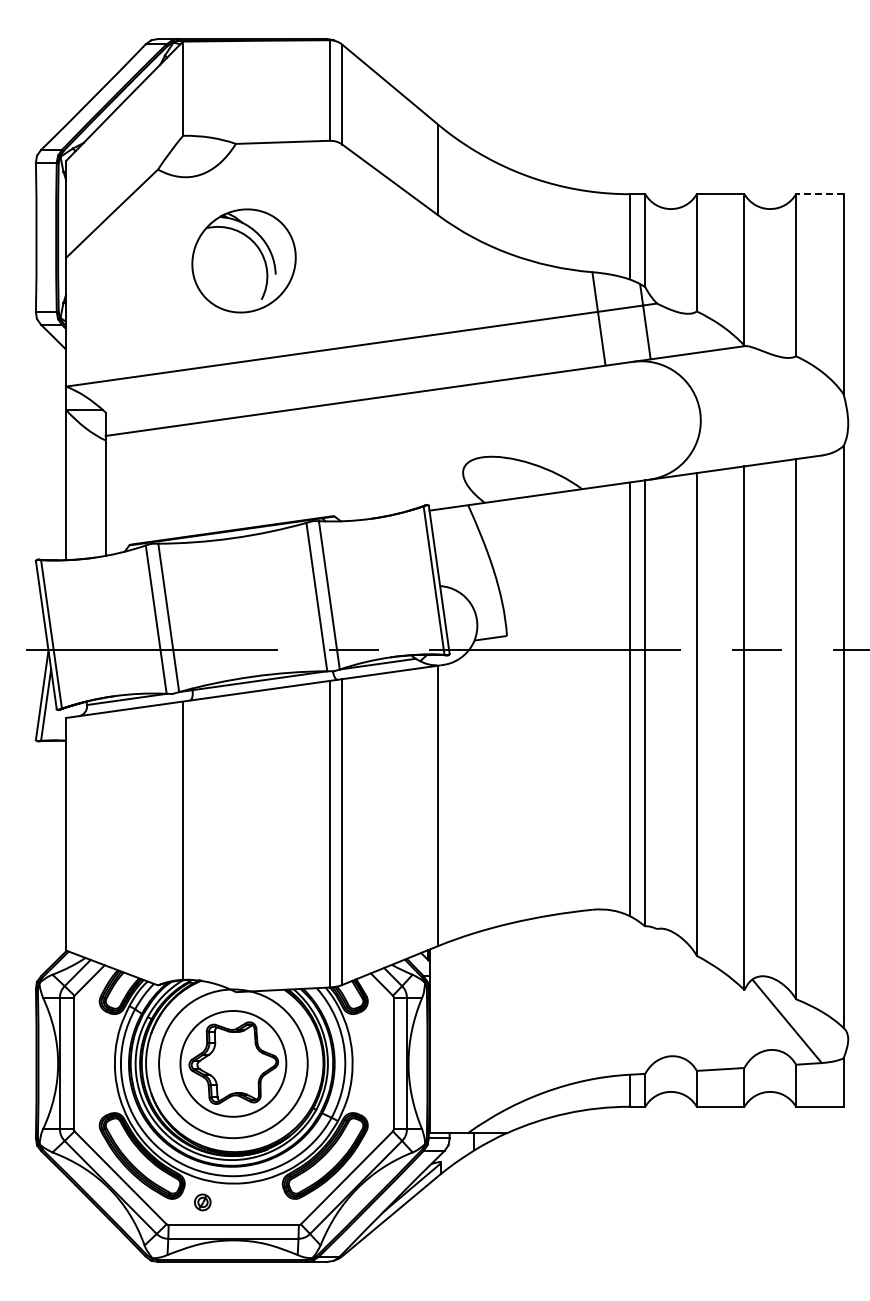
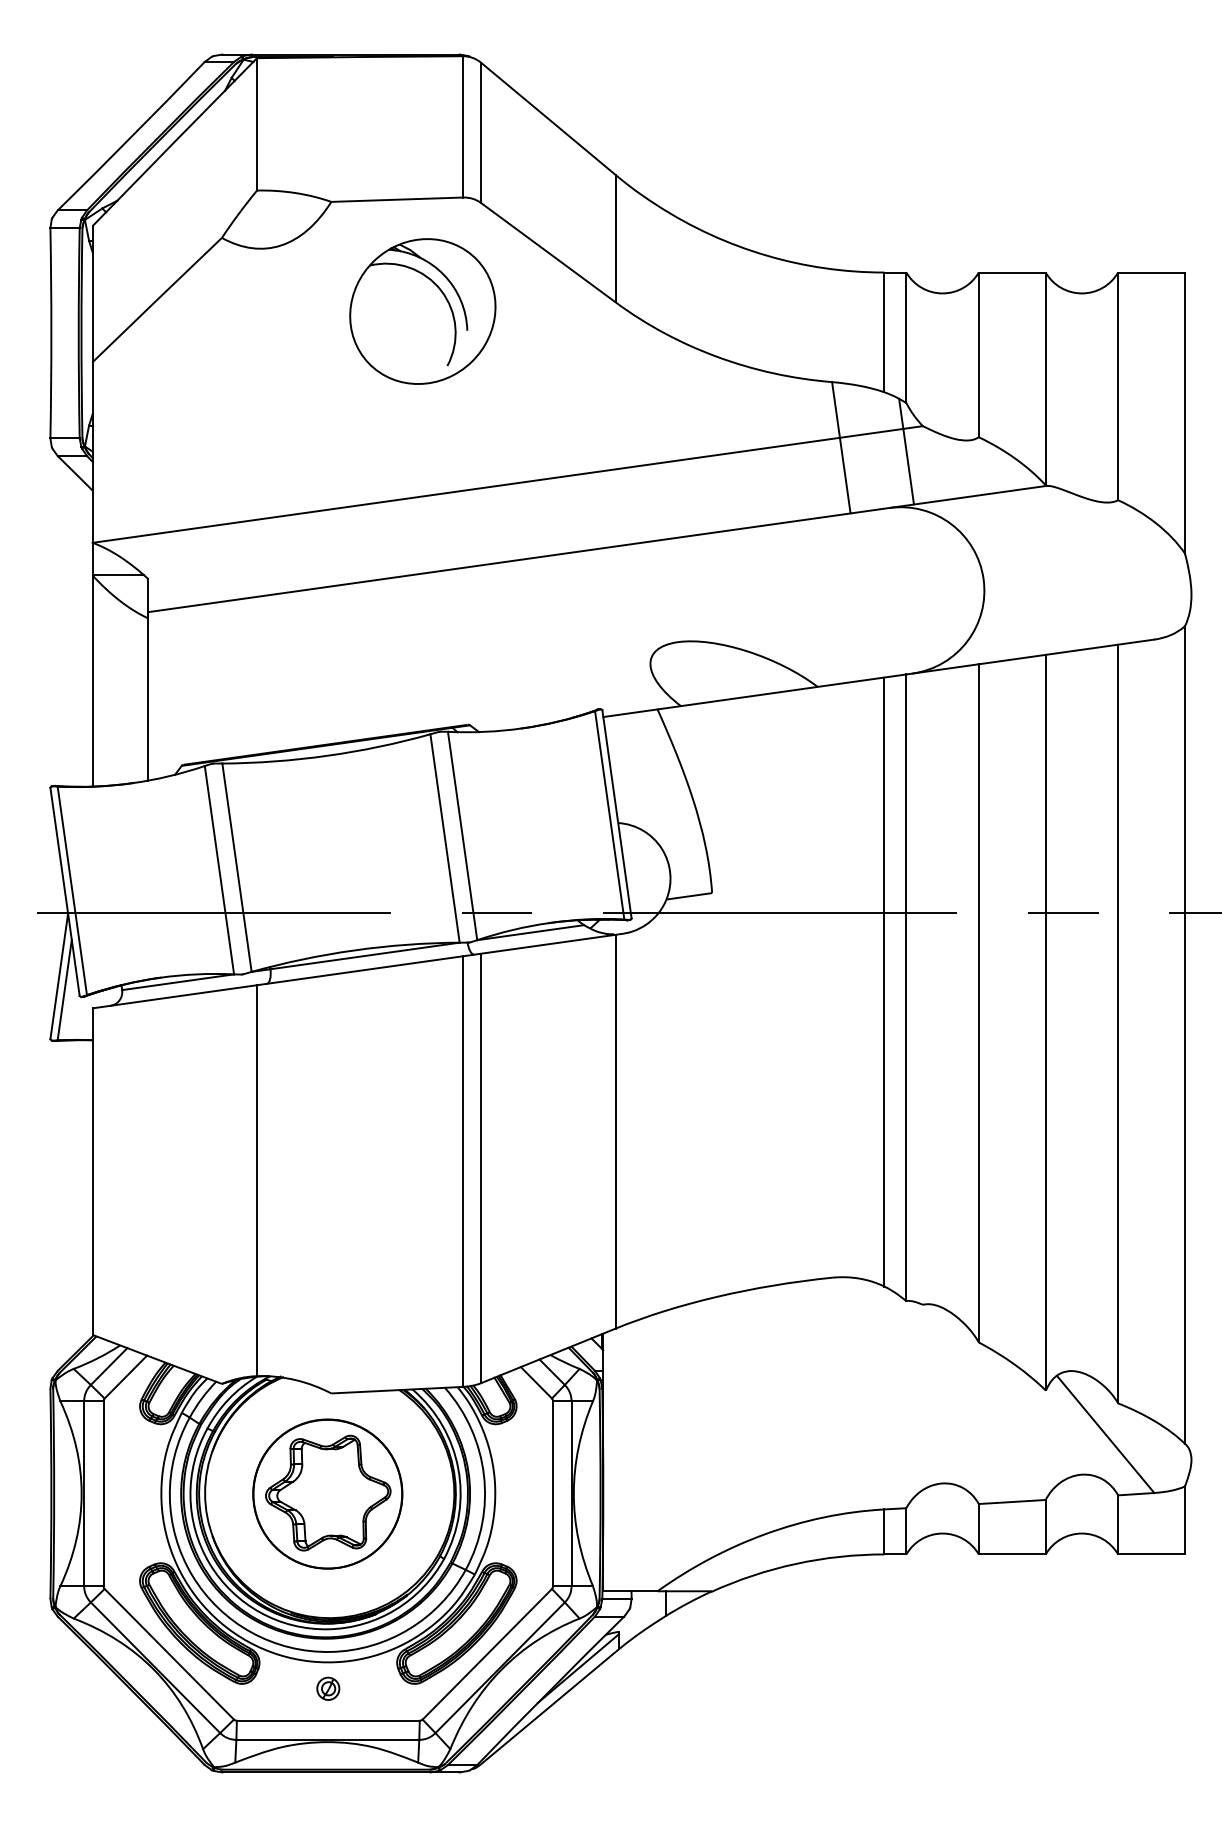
line: (819, 194) -> (1151, 272), dashed -> solid
part: (243, 260) -> (422, 310), moved
circle: (233, 1063) -> (327, 1493), size x0.71
part: (202, 1202) -> (327, 1688), moved

